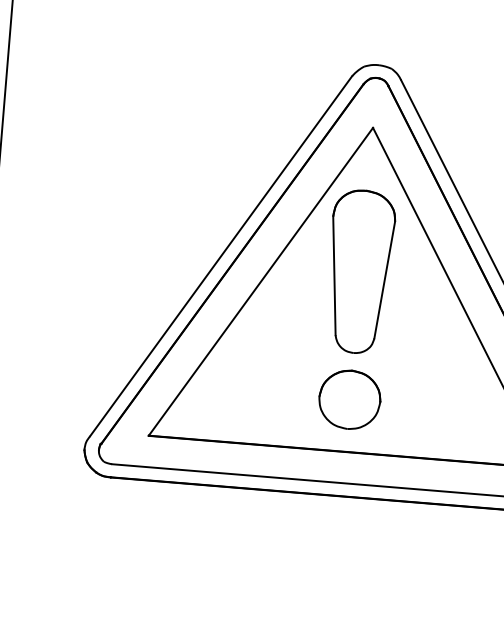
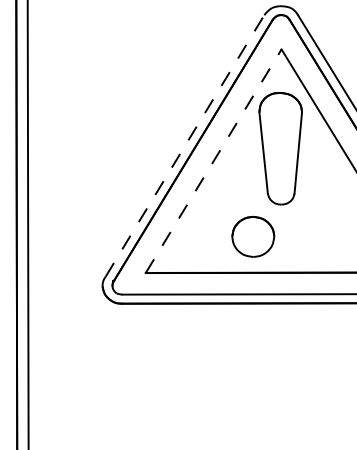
line: (221, 255) -> (185, 145), solid -> dashed
line: (260, 282) -> (213, 161), solid -> dashed
part: (350, 399) -> (253, 236), moved

